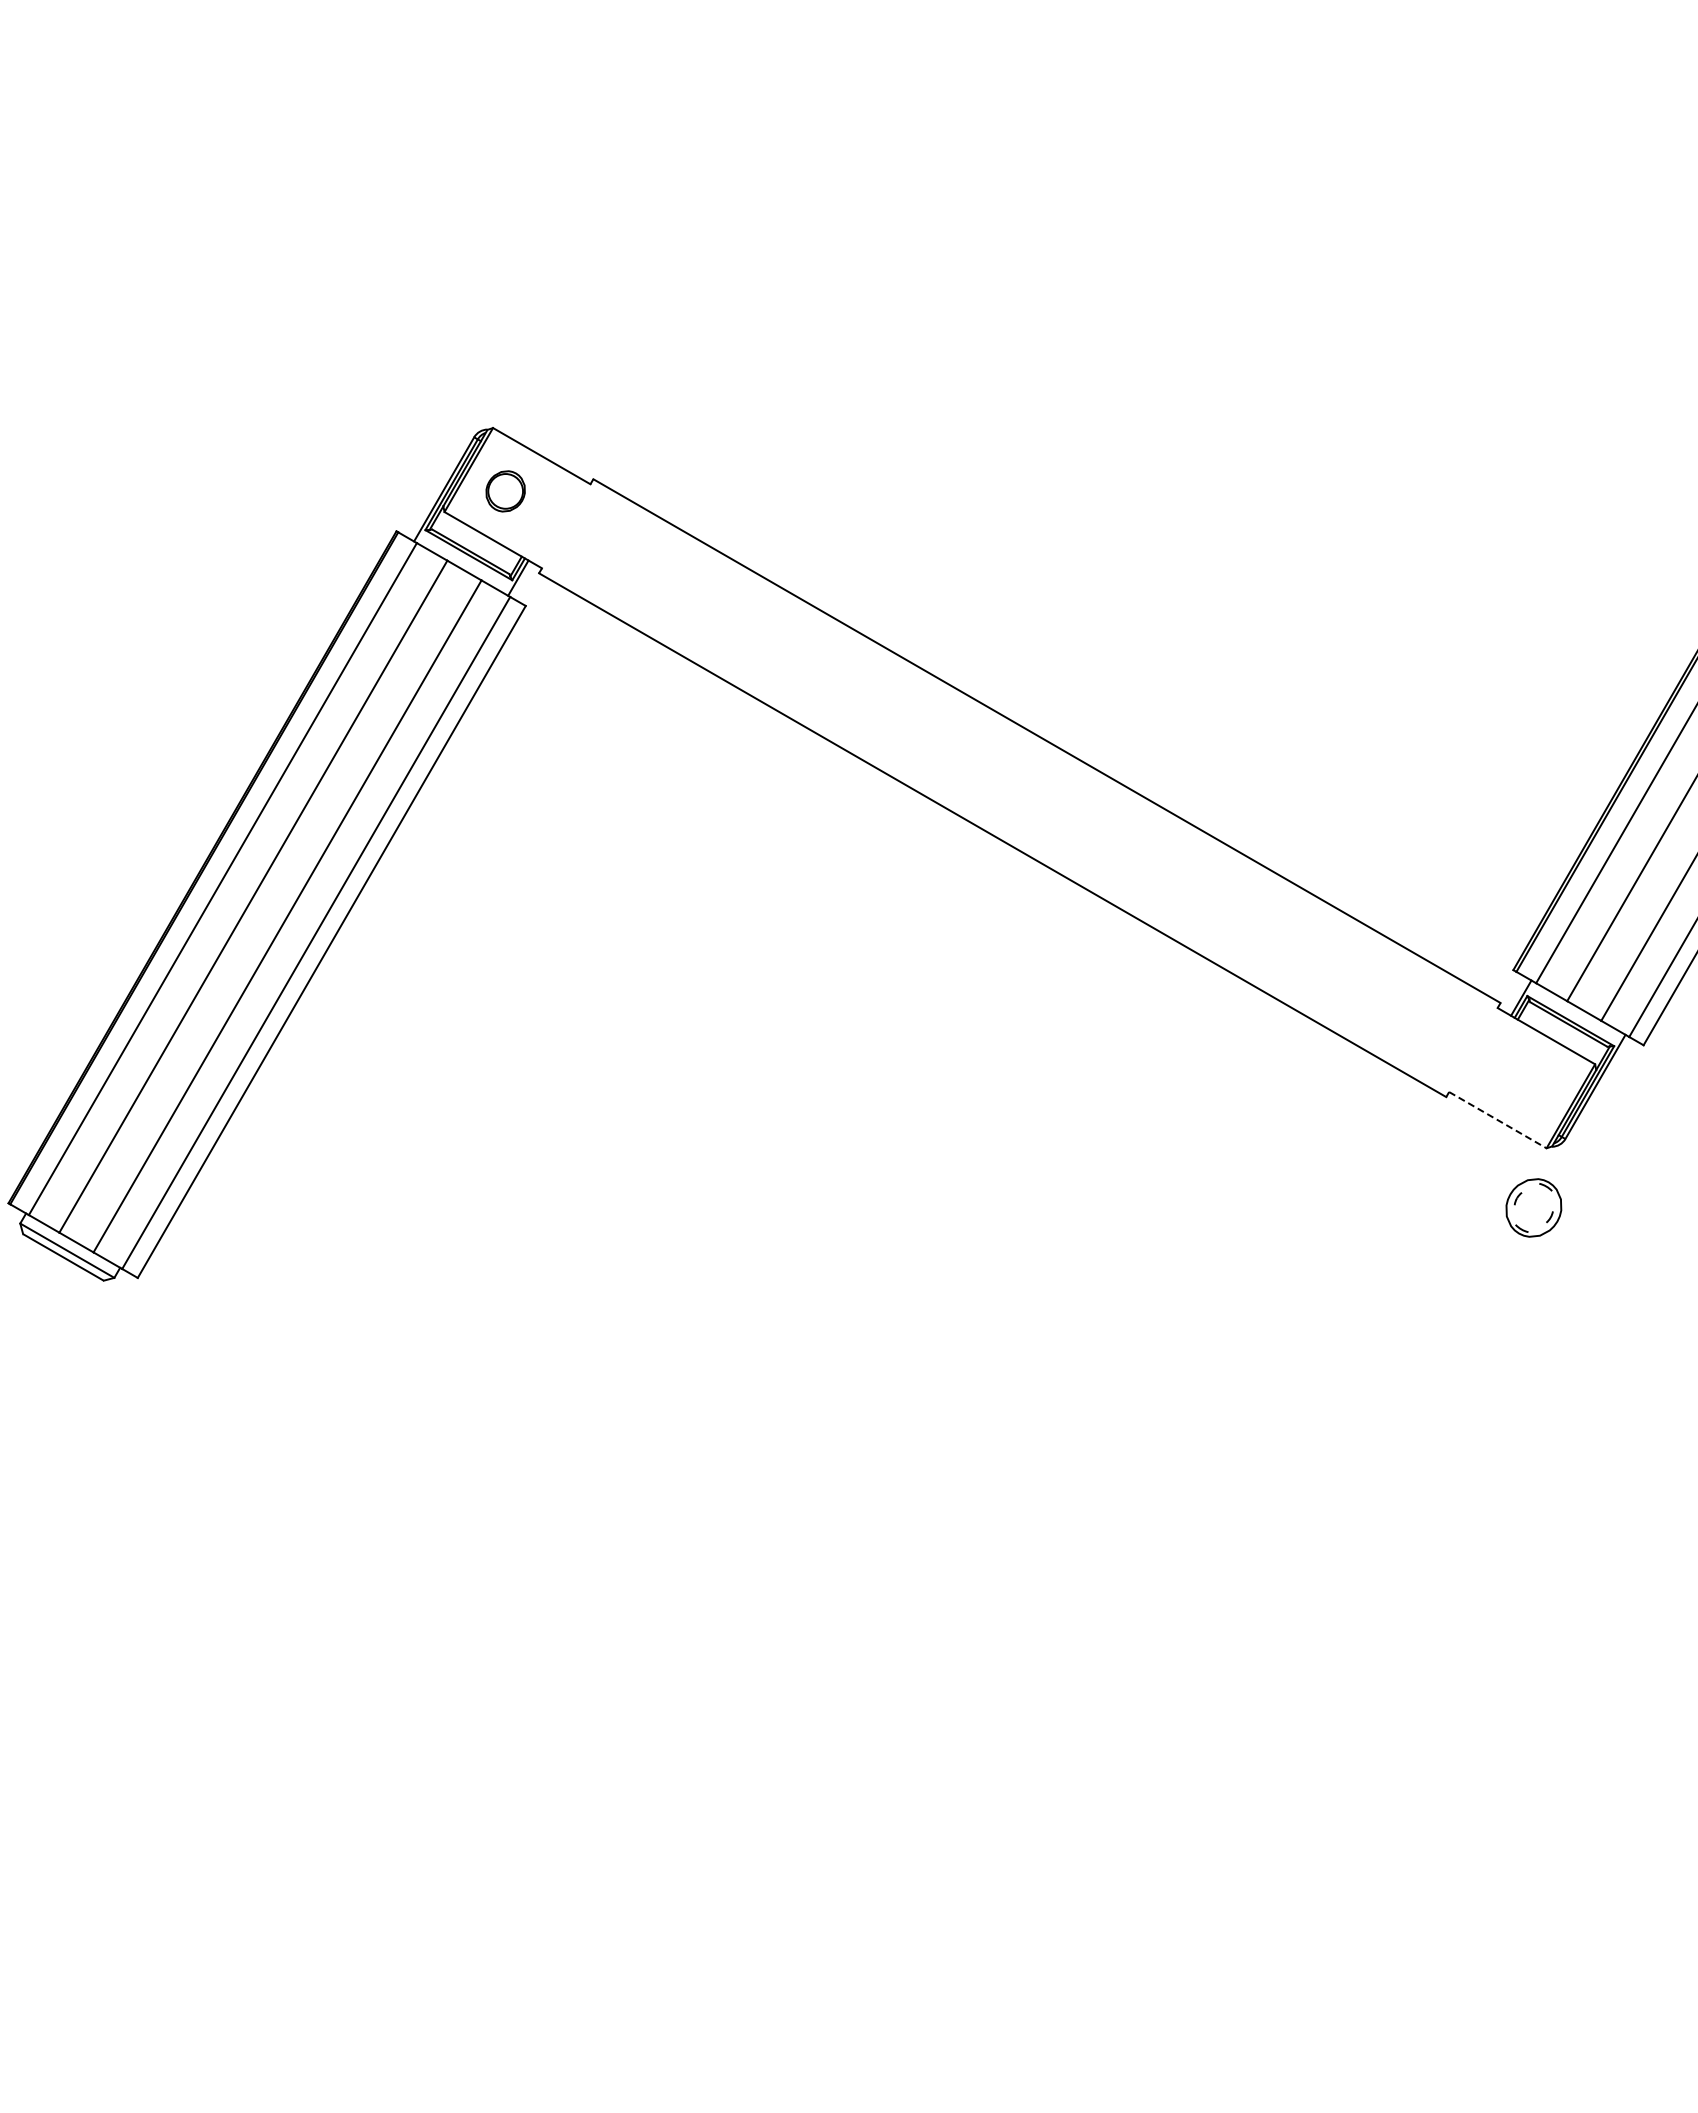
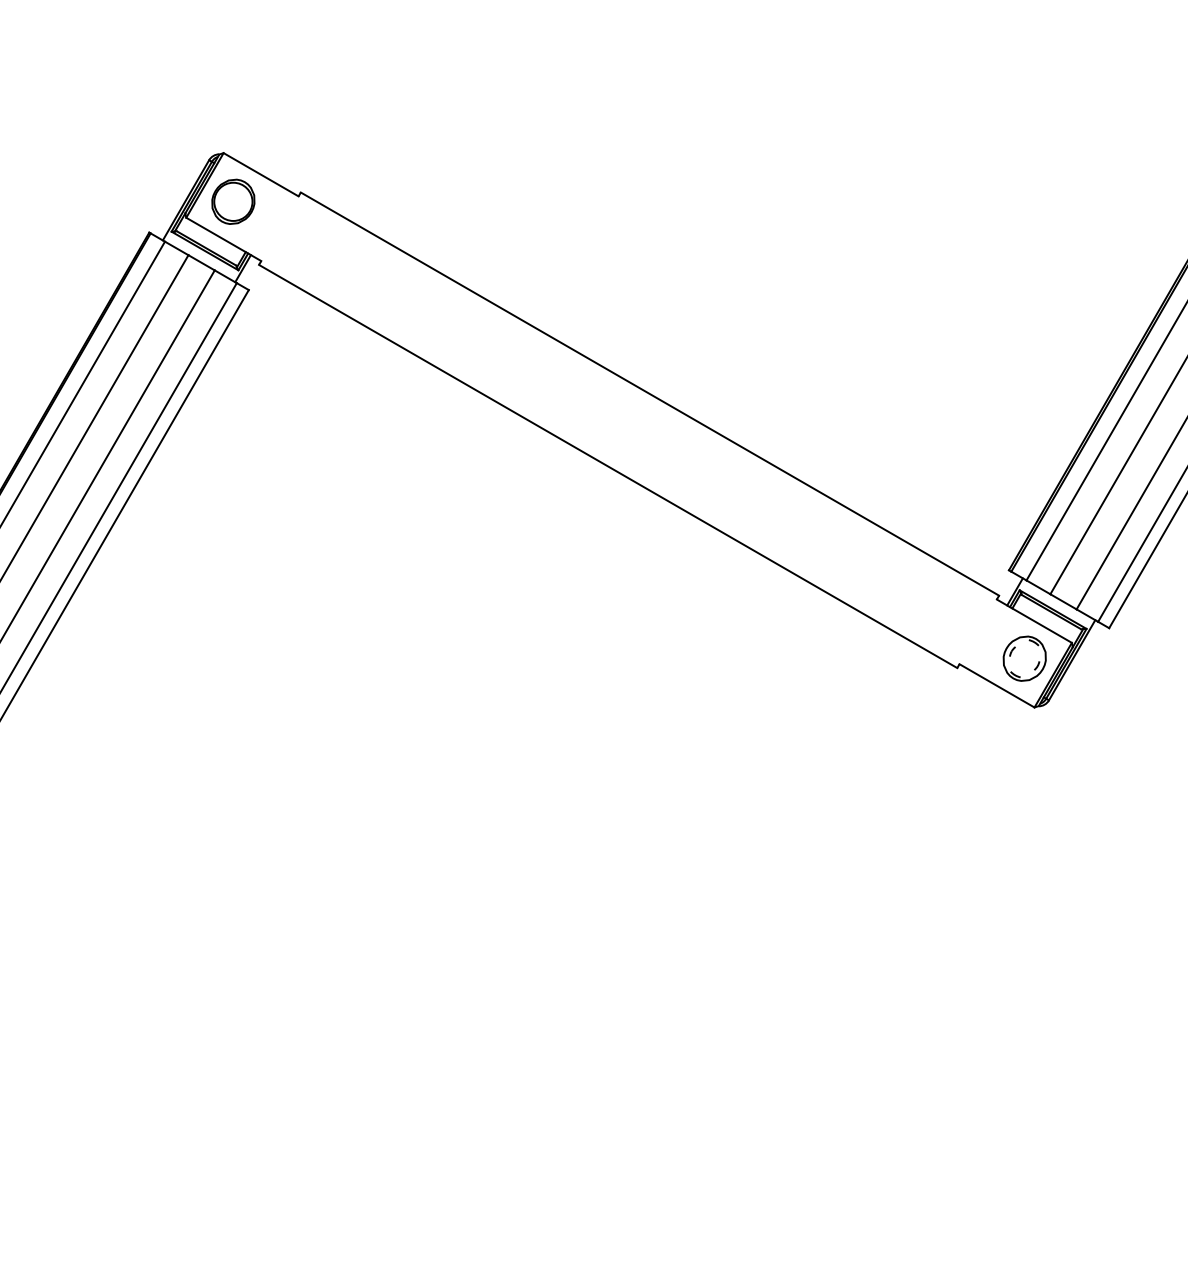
part: (505, 491) -> (233, 201), size x1.43
line: (1498, 1120) -> (997, 686), dashed -> solid
part: (1533, 1207) -> (1024, 658), moved

